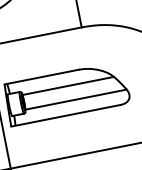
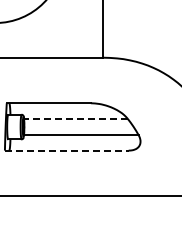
line: (67, 85) -> (75, 118), solid -> dashed
line: (65, 115) -> (66, 150), solid -> dashed

